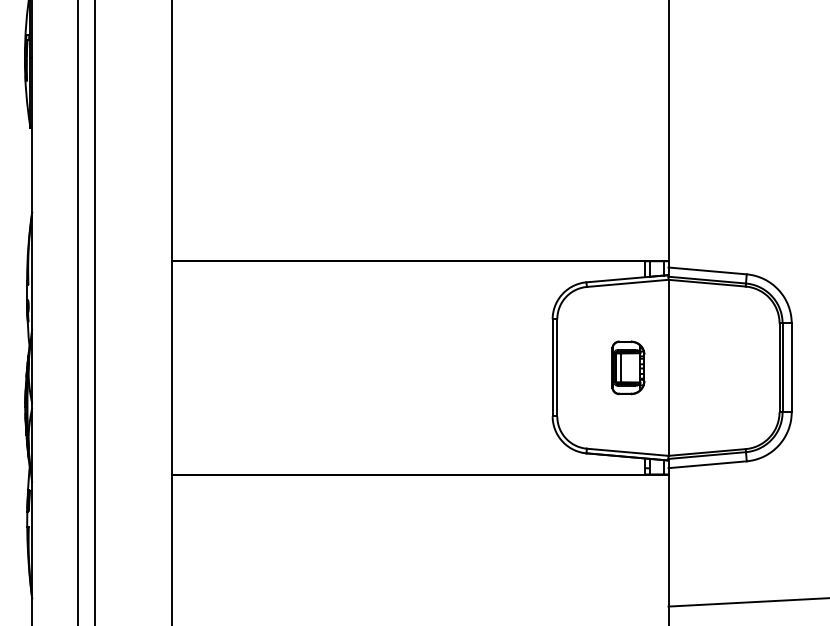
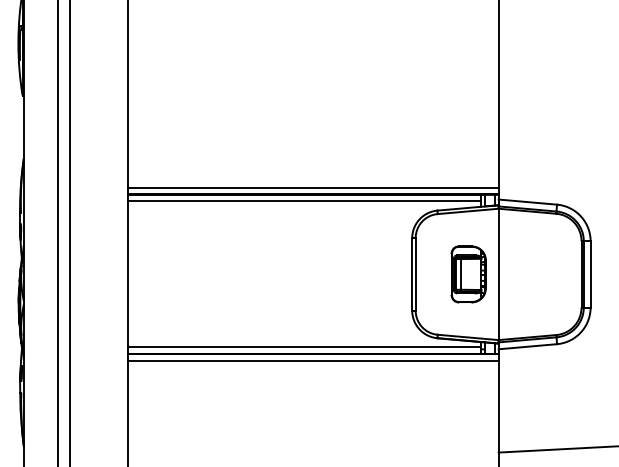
line: (420, 251) -> (313, 187), added
line: (408, 270) -> (304, 201), added
part: (628, 367) -> (468, 274), size x1.43
line: (408, 465) -> (304, 347), added
line: (420, 484) -> (313, 361), added

